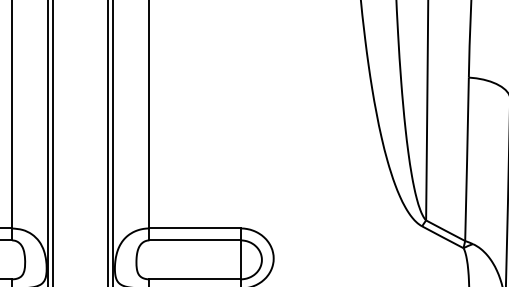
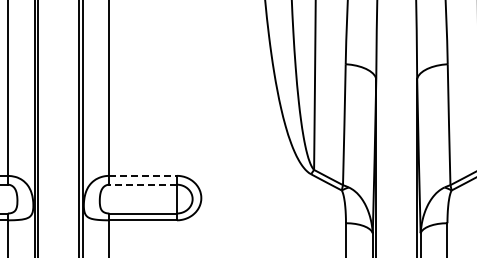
line: (195, 227) -> (143, 175), solid -> dashed
line: (195, 240) -> (143, 184), solid -> dashed

